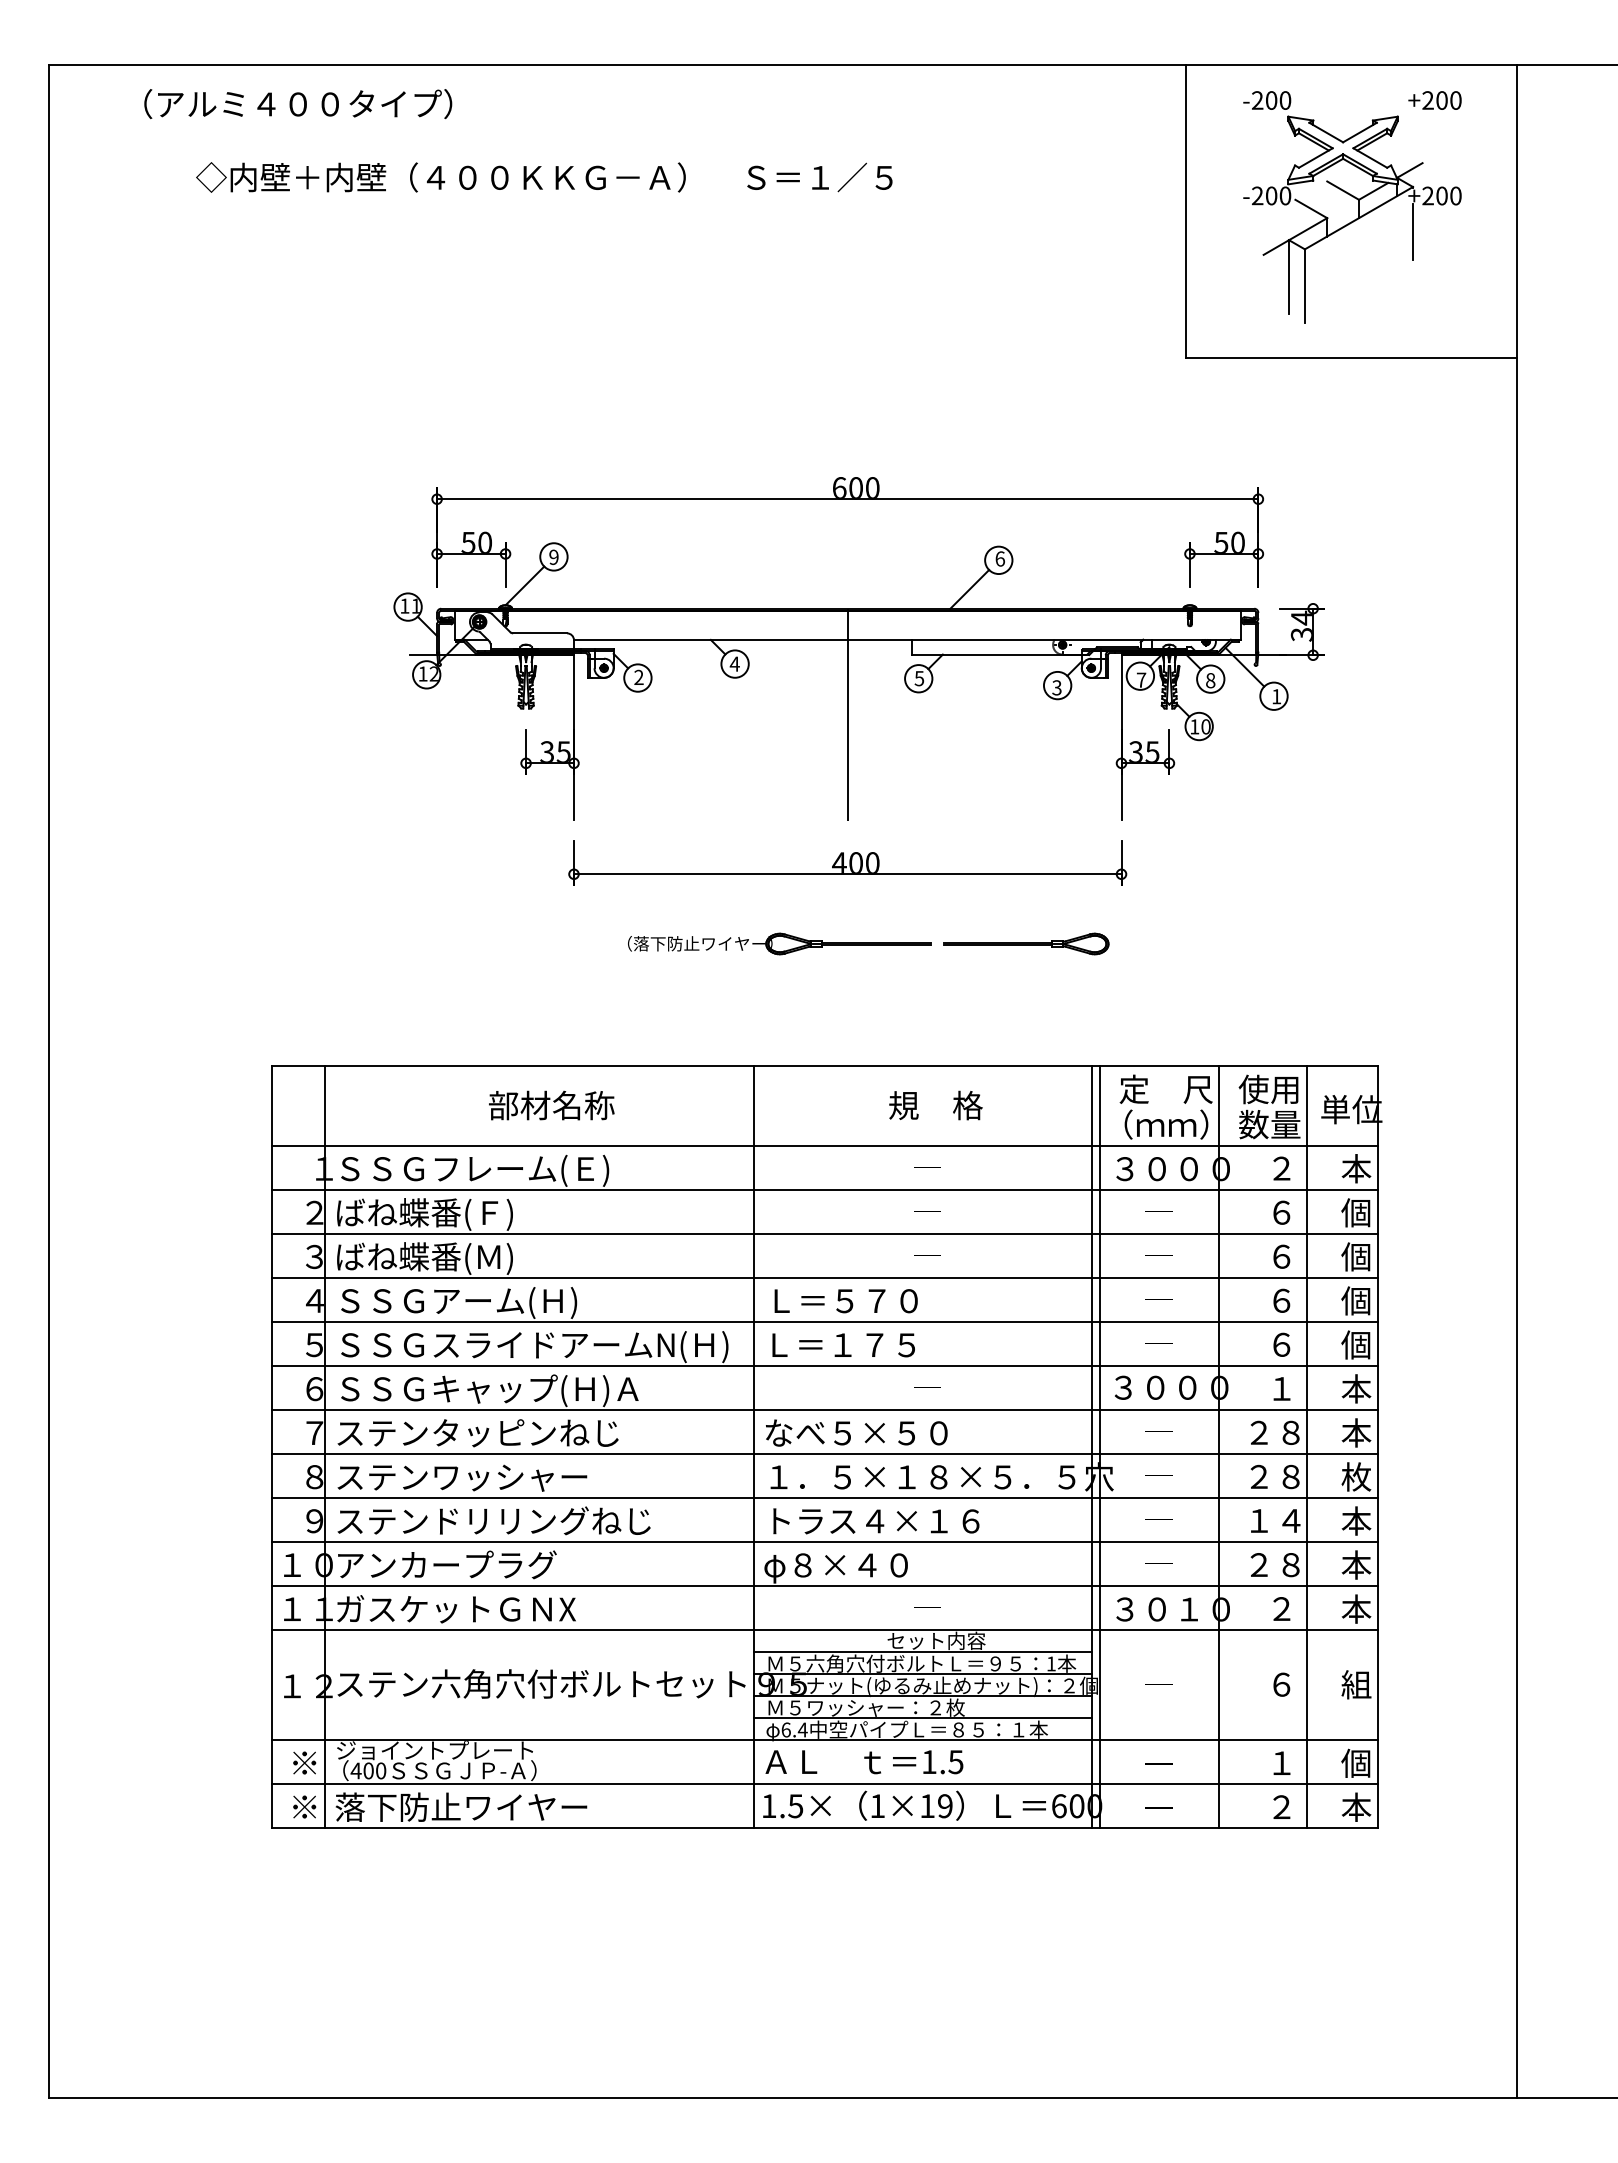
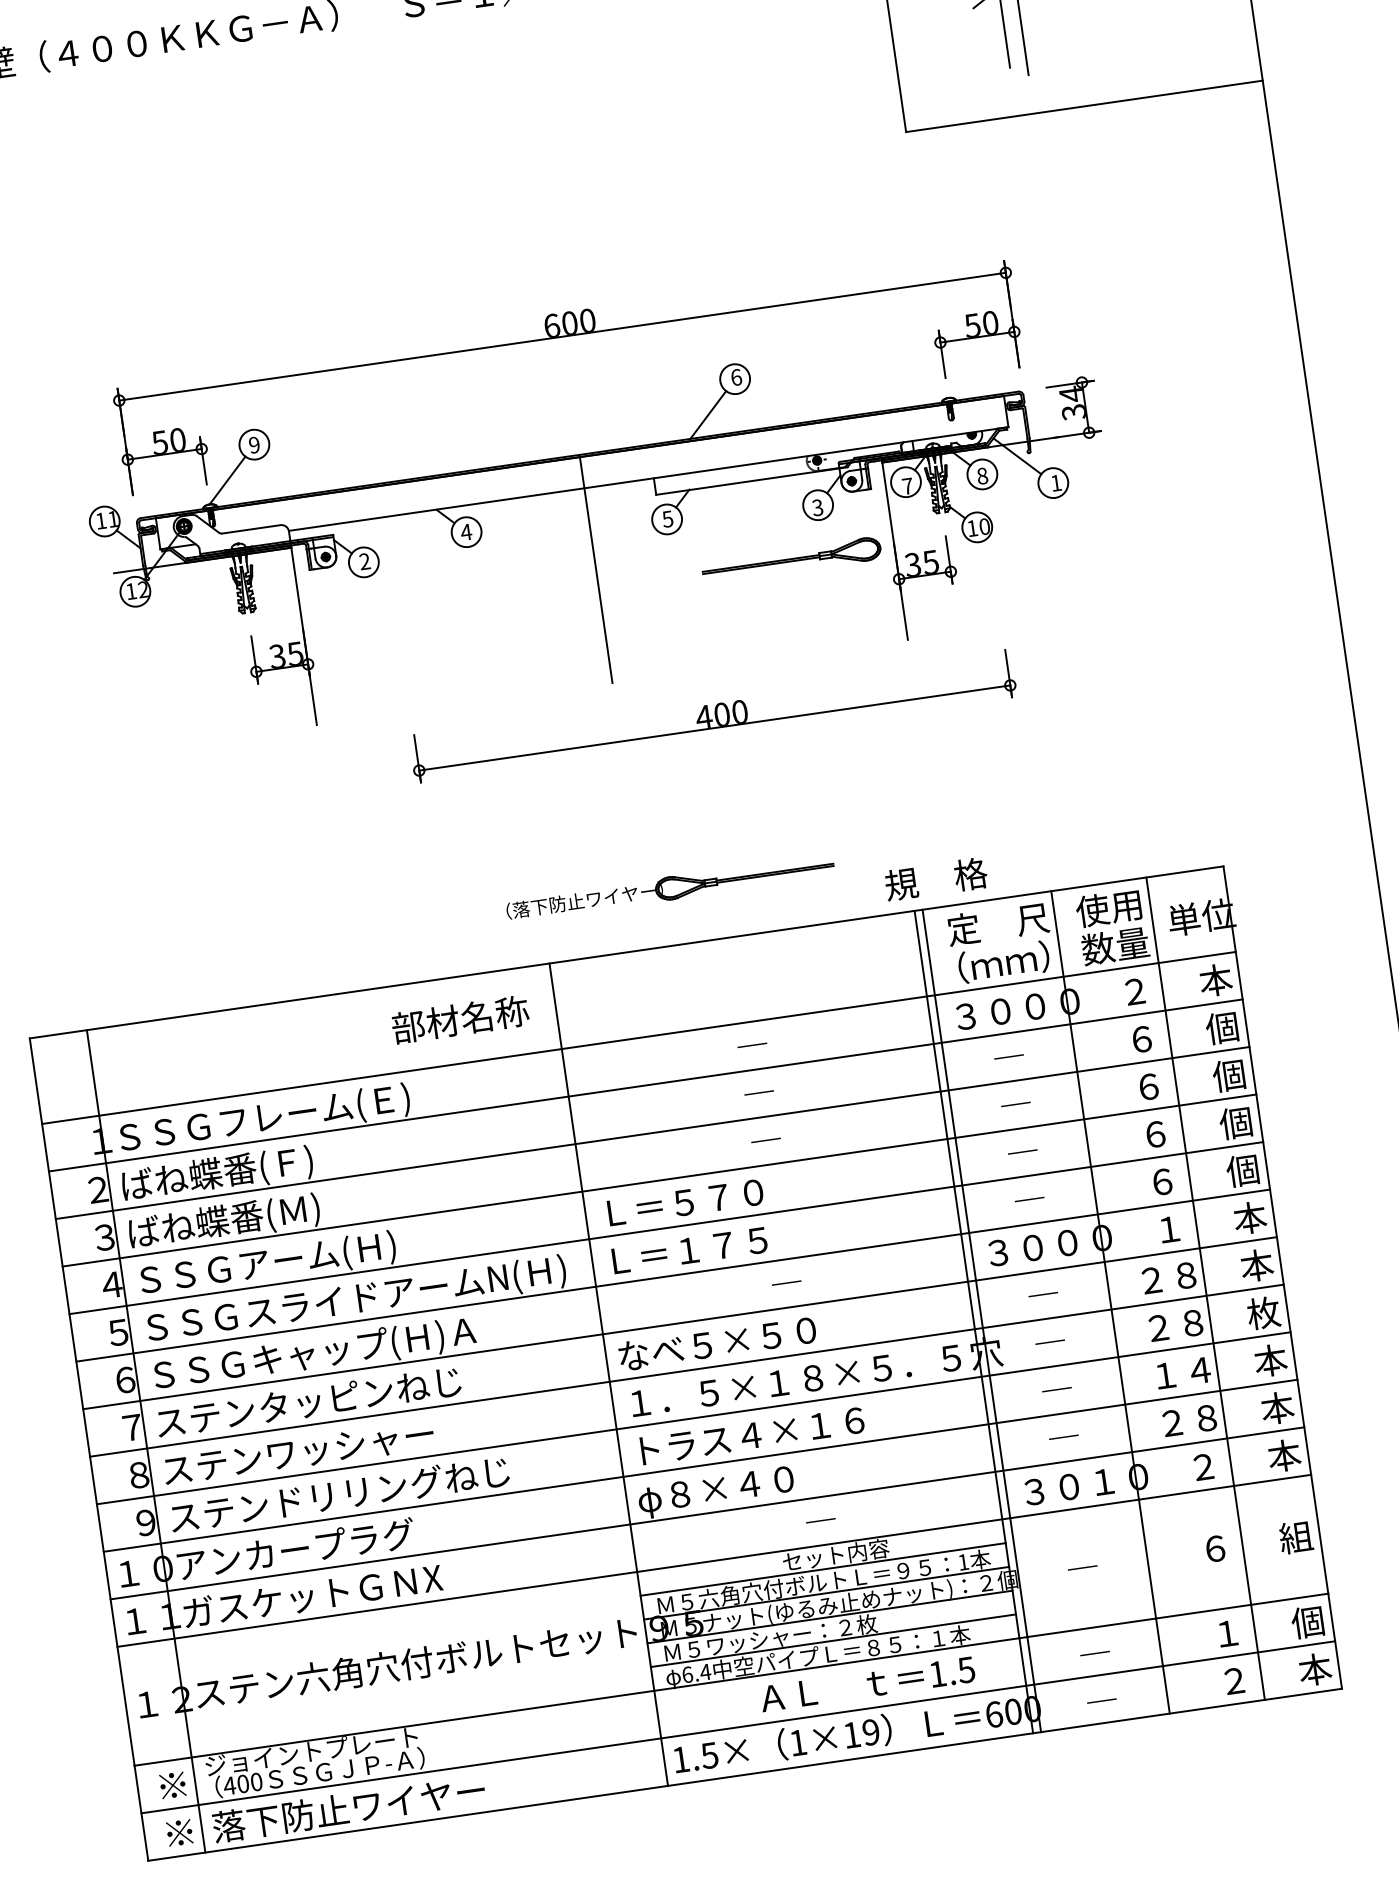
part: (847, 862) -> (712, 715), moved
part: (779, 943) -> (670, 887), moved
part: (1026, 943) -> (791, 559), moved
text: (551, 1105) -> (460, 1019), moved
text: (935, 1105) -> (935, 879), moved
text: (864, 1762) -> (867, 1684), moved

